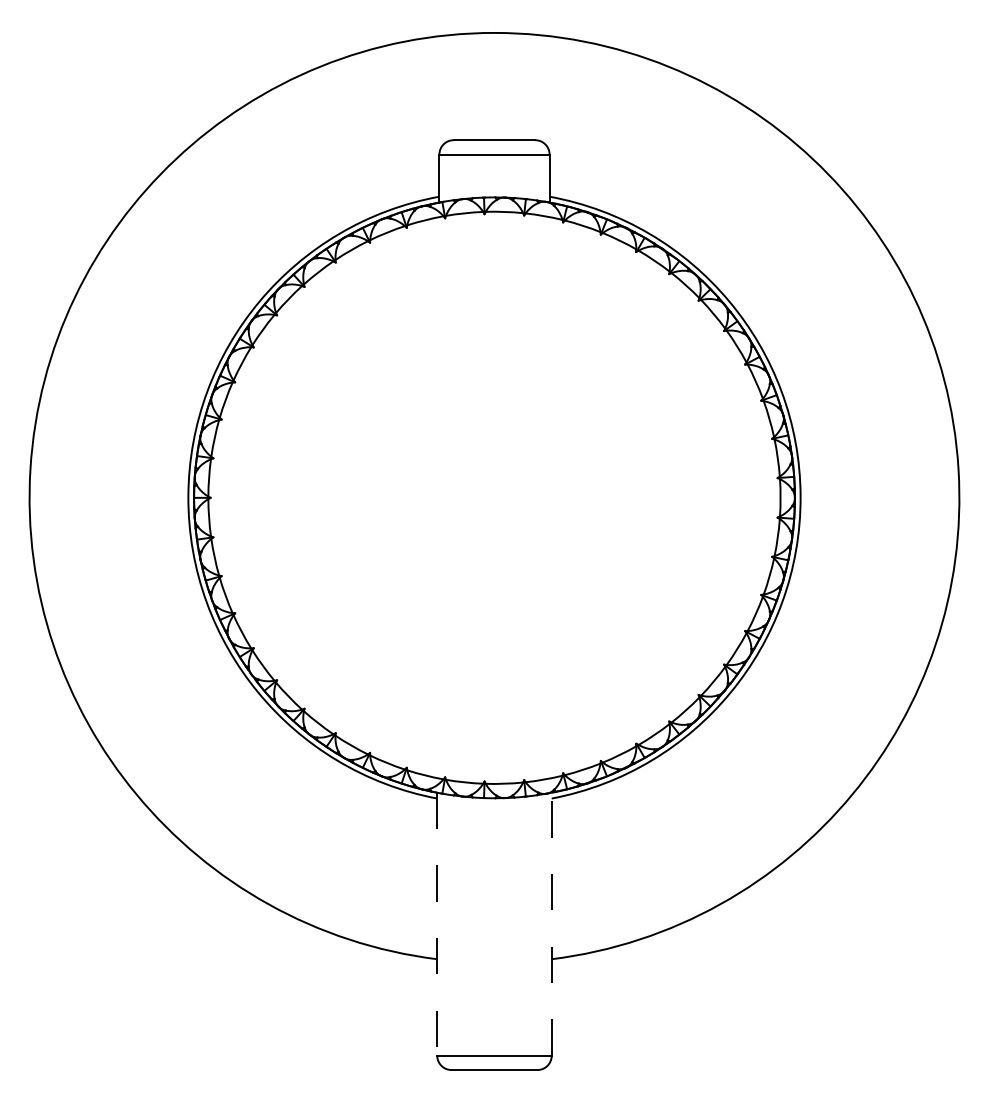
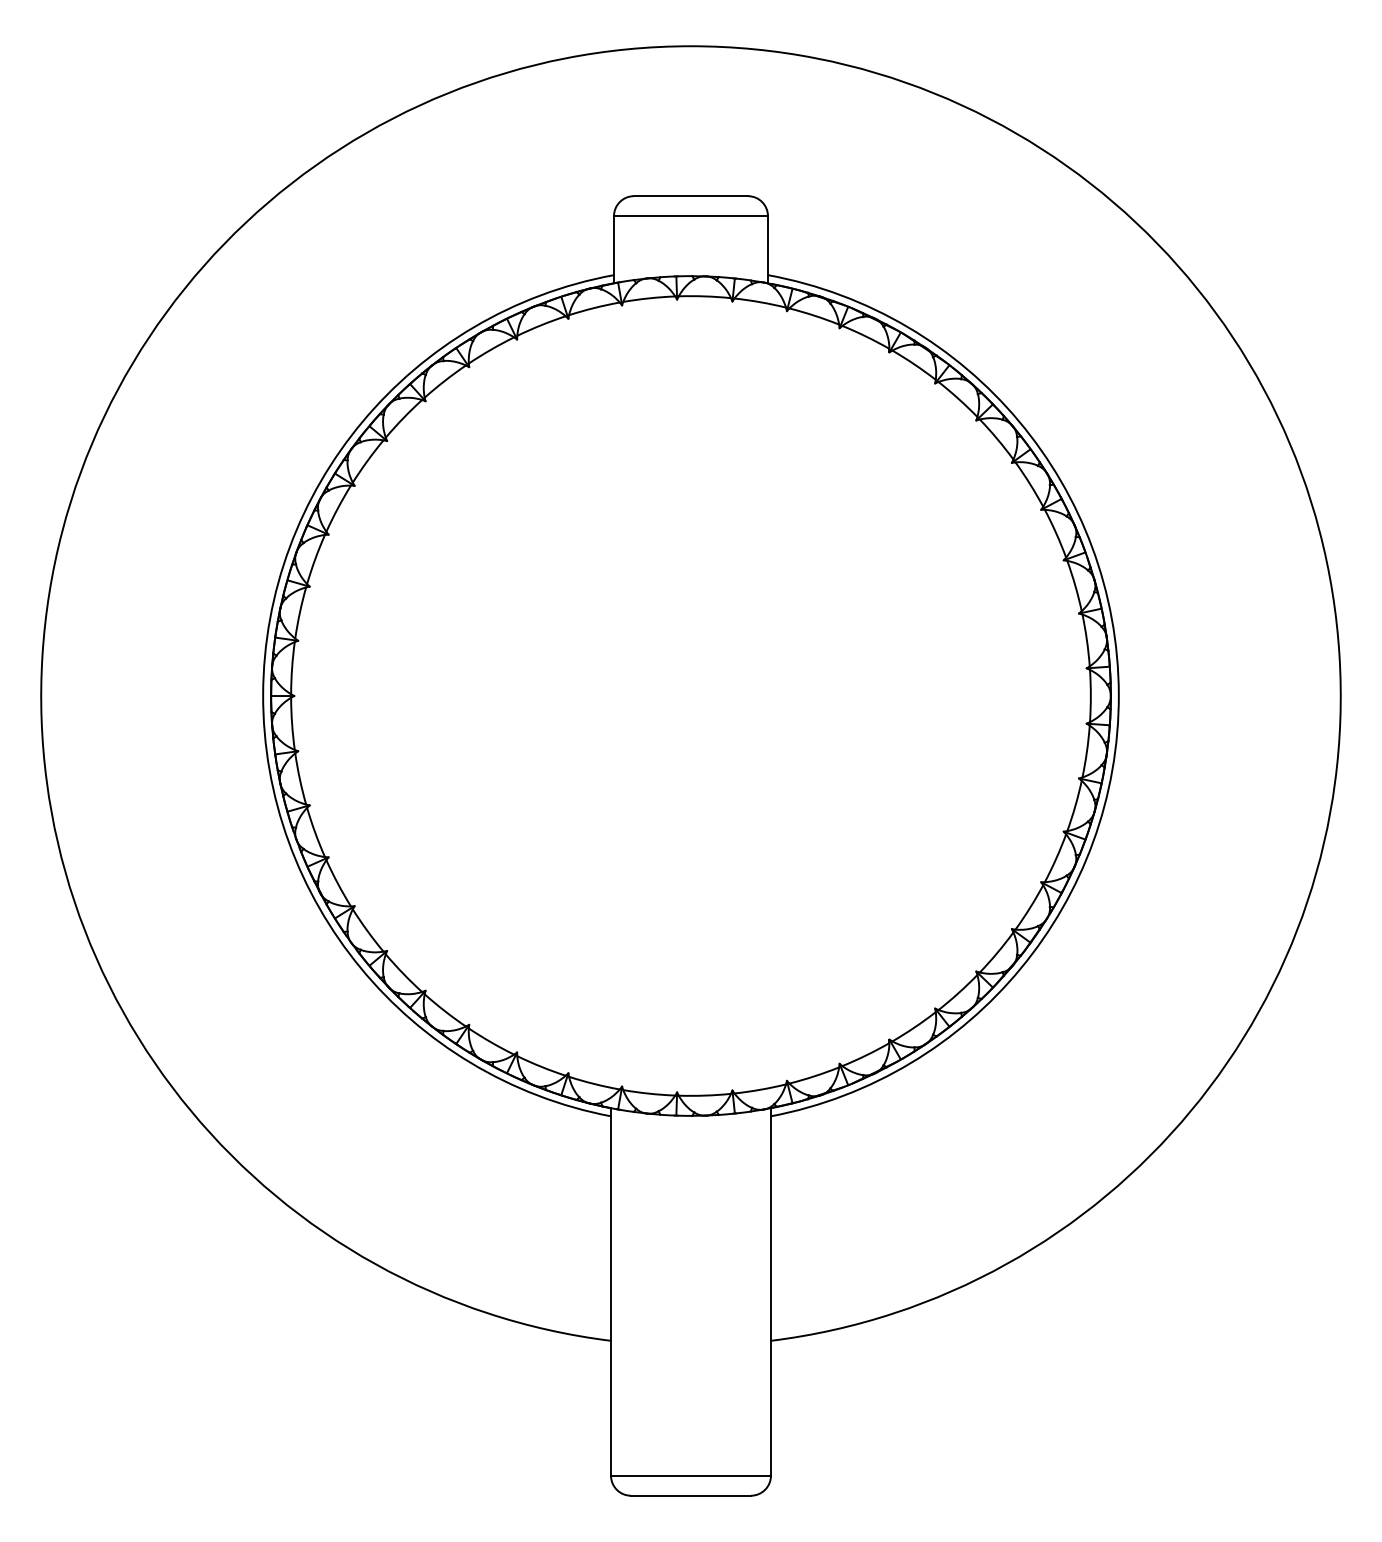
line: (437, 923) -> (611, 1291), dashed -> solid
line: (551, 923) -> (770, 1291), dashed -> solid

